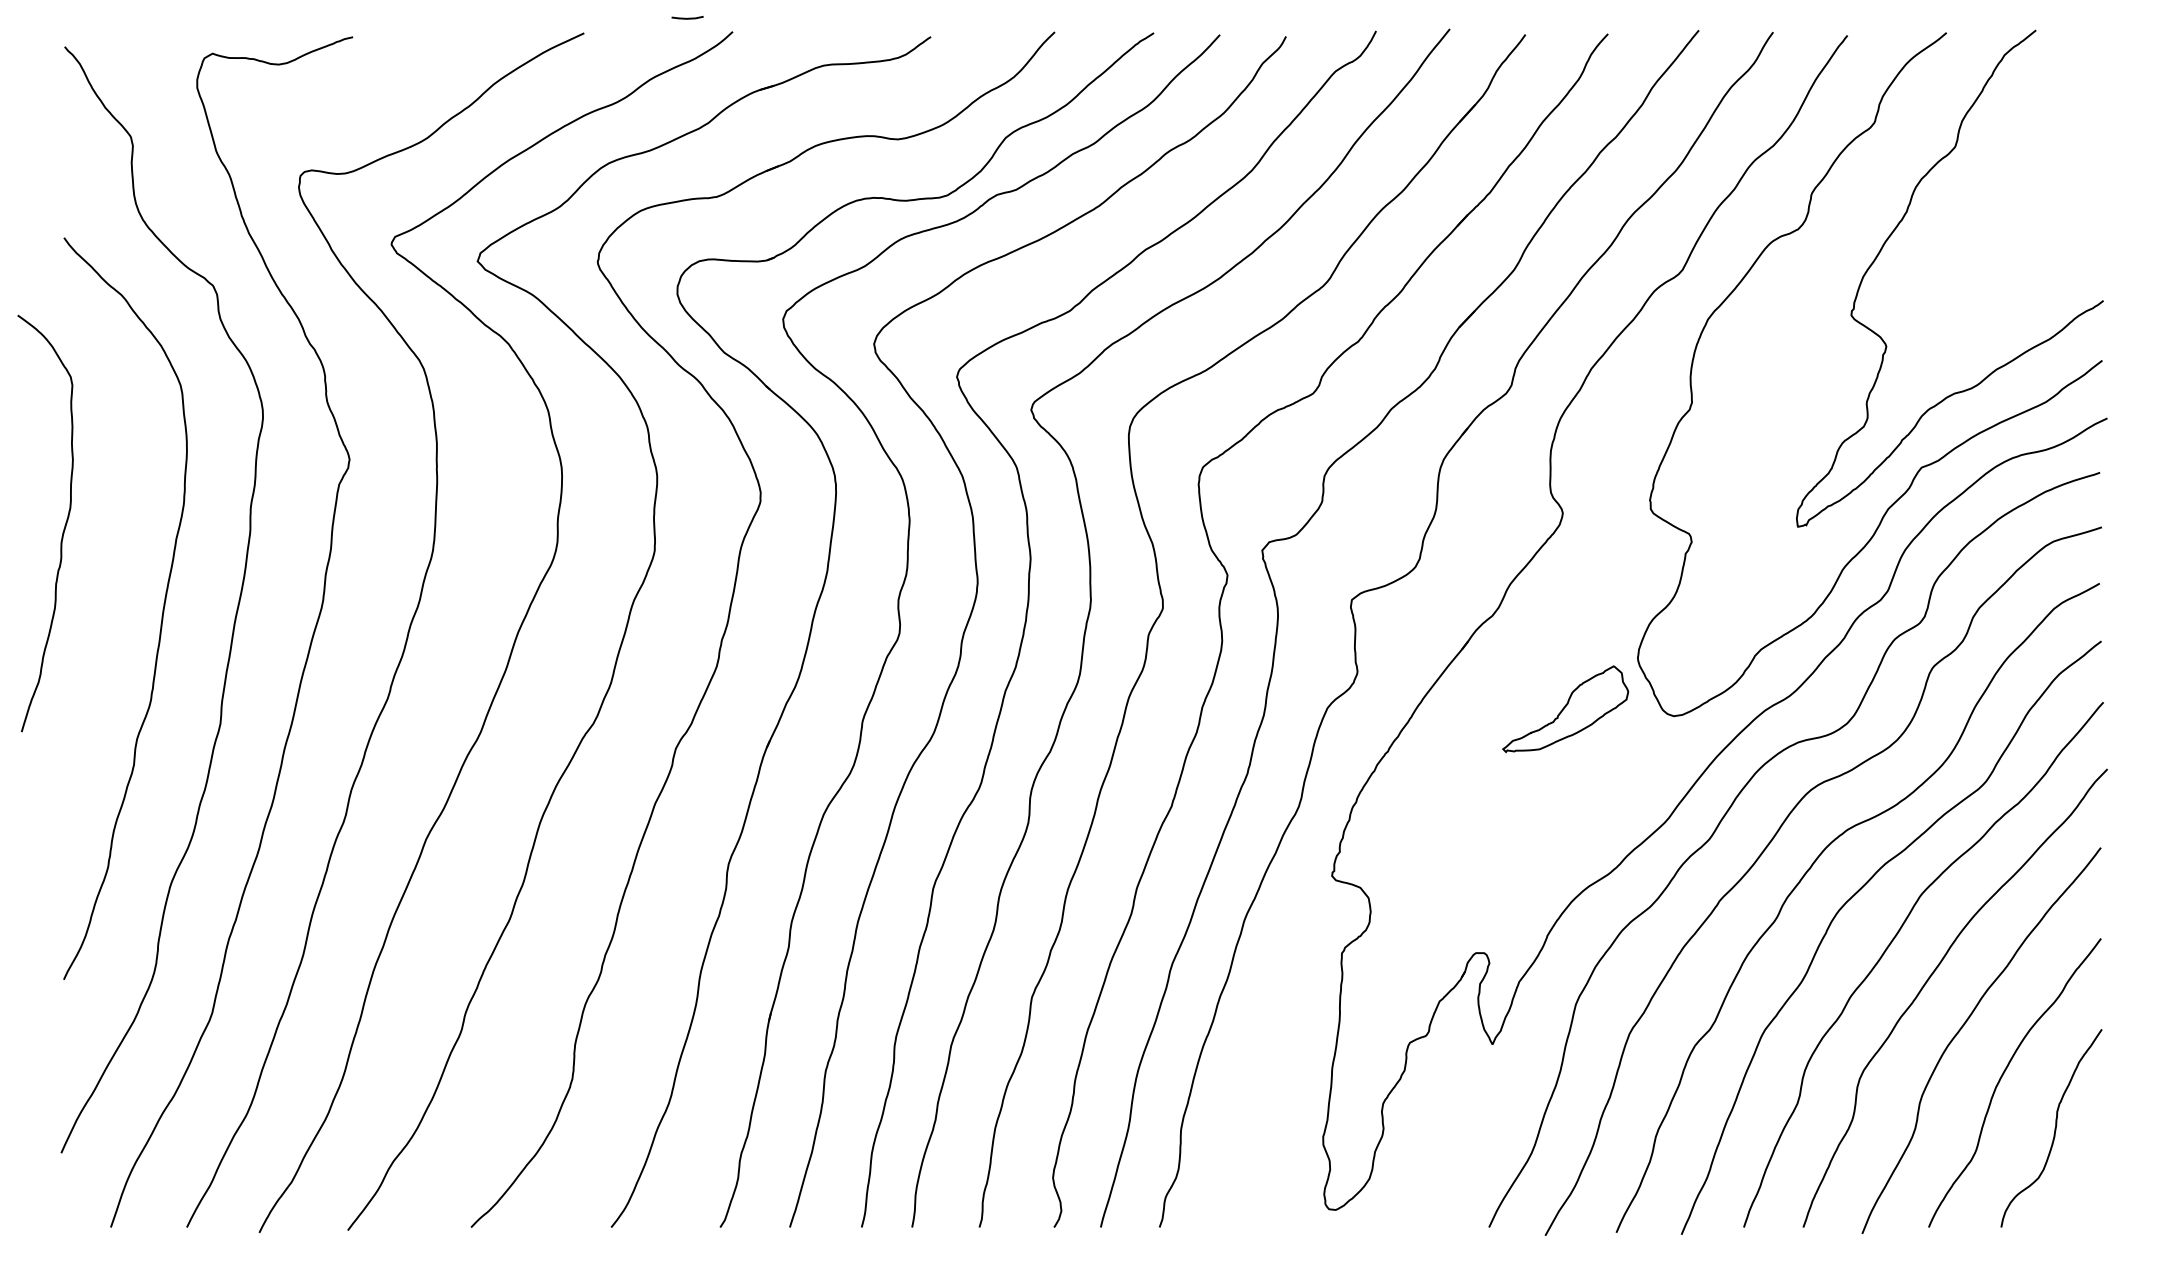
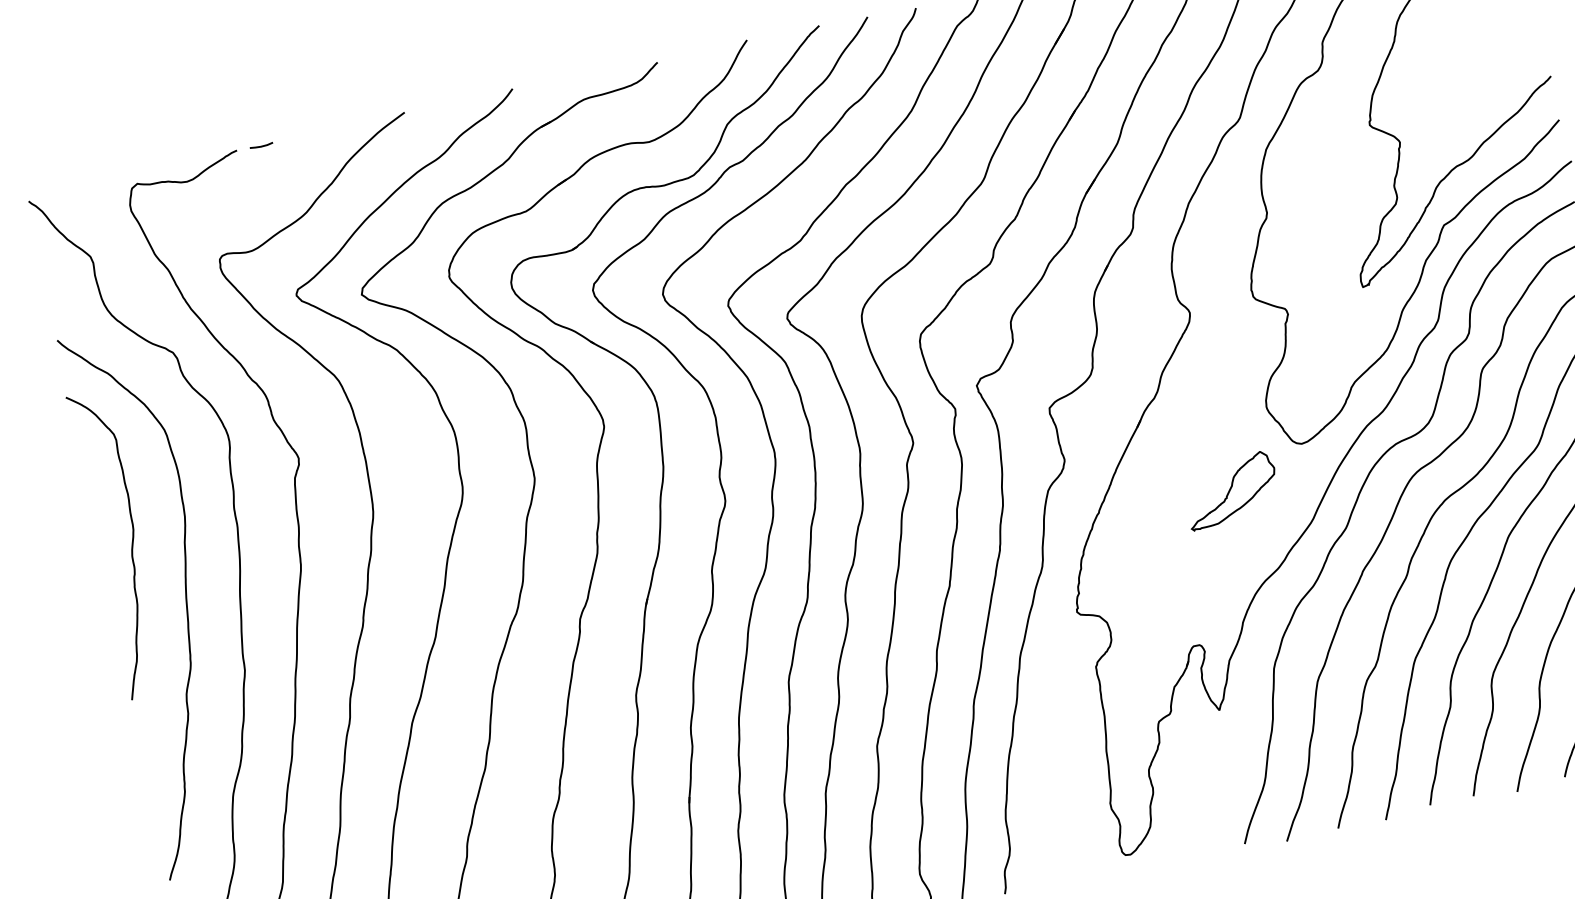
line: (687, 17) -> (261, 145), moved
curve: (63, 528) -> (131, 545), moved
part: (1565, 709) -> (1231, 490), moved

